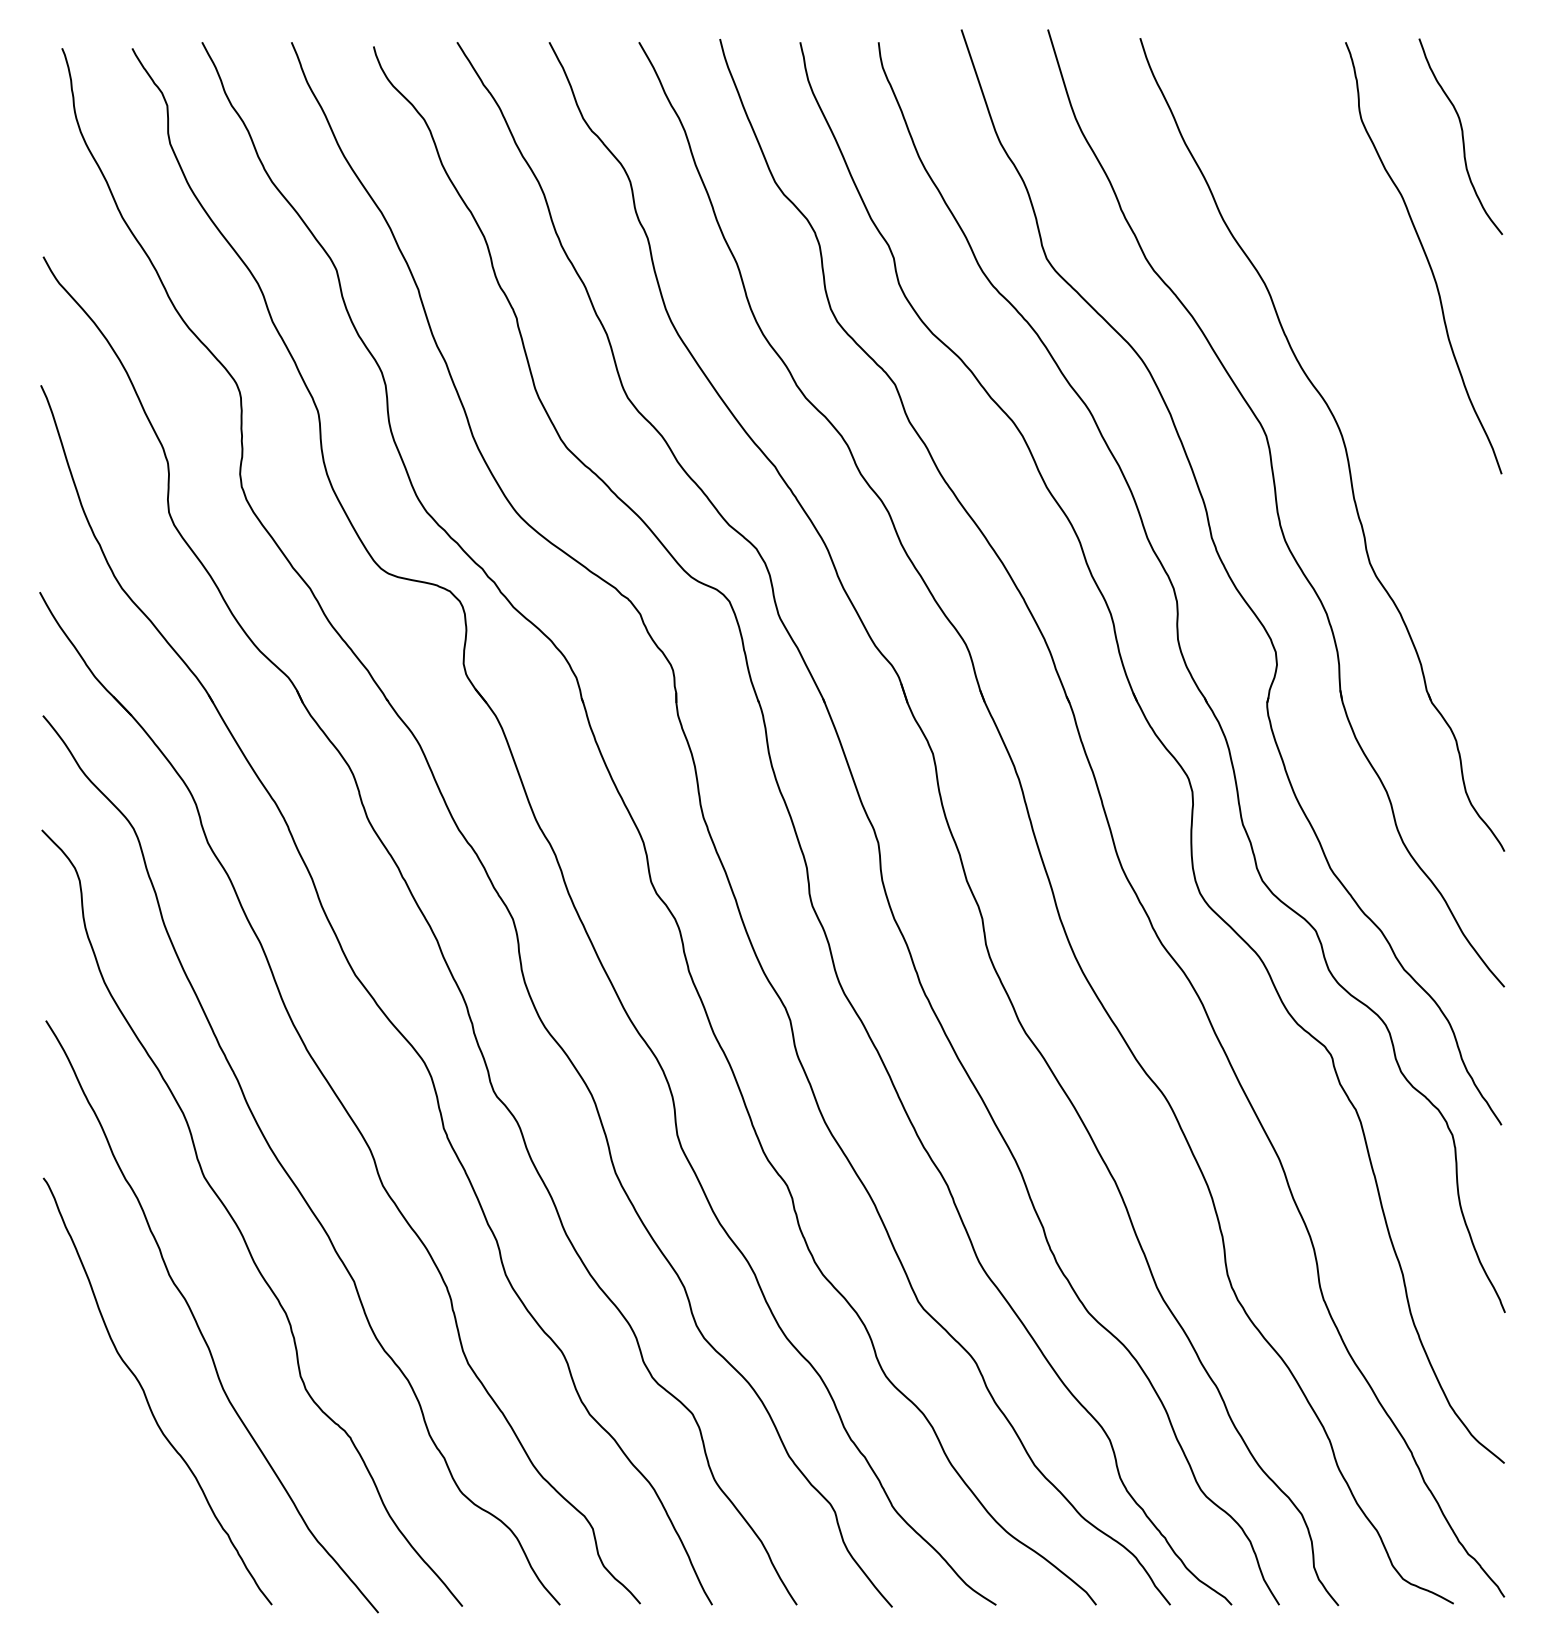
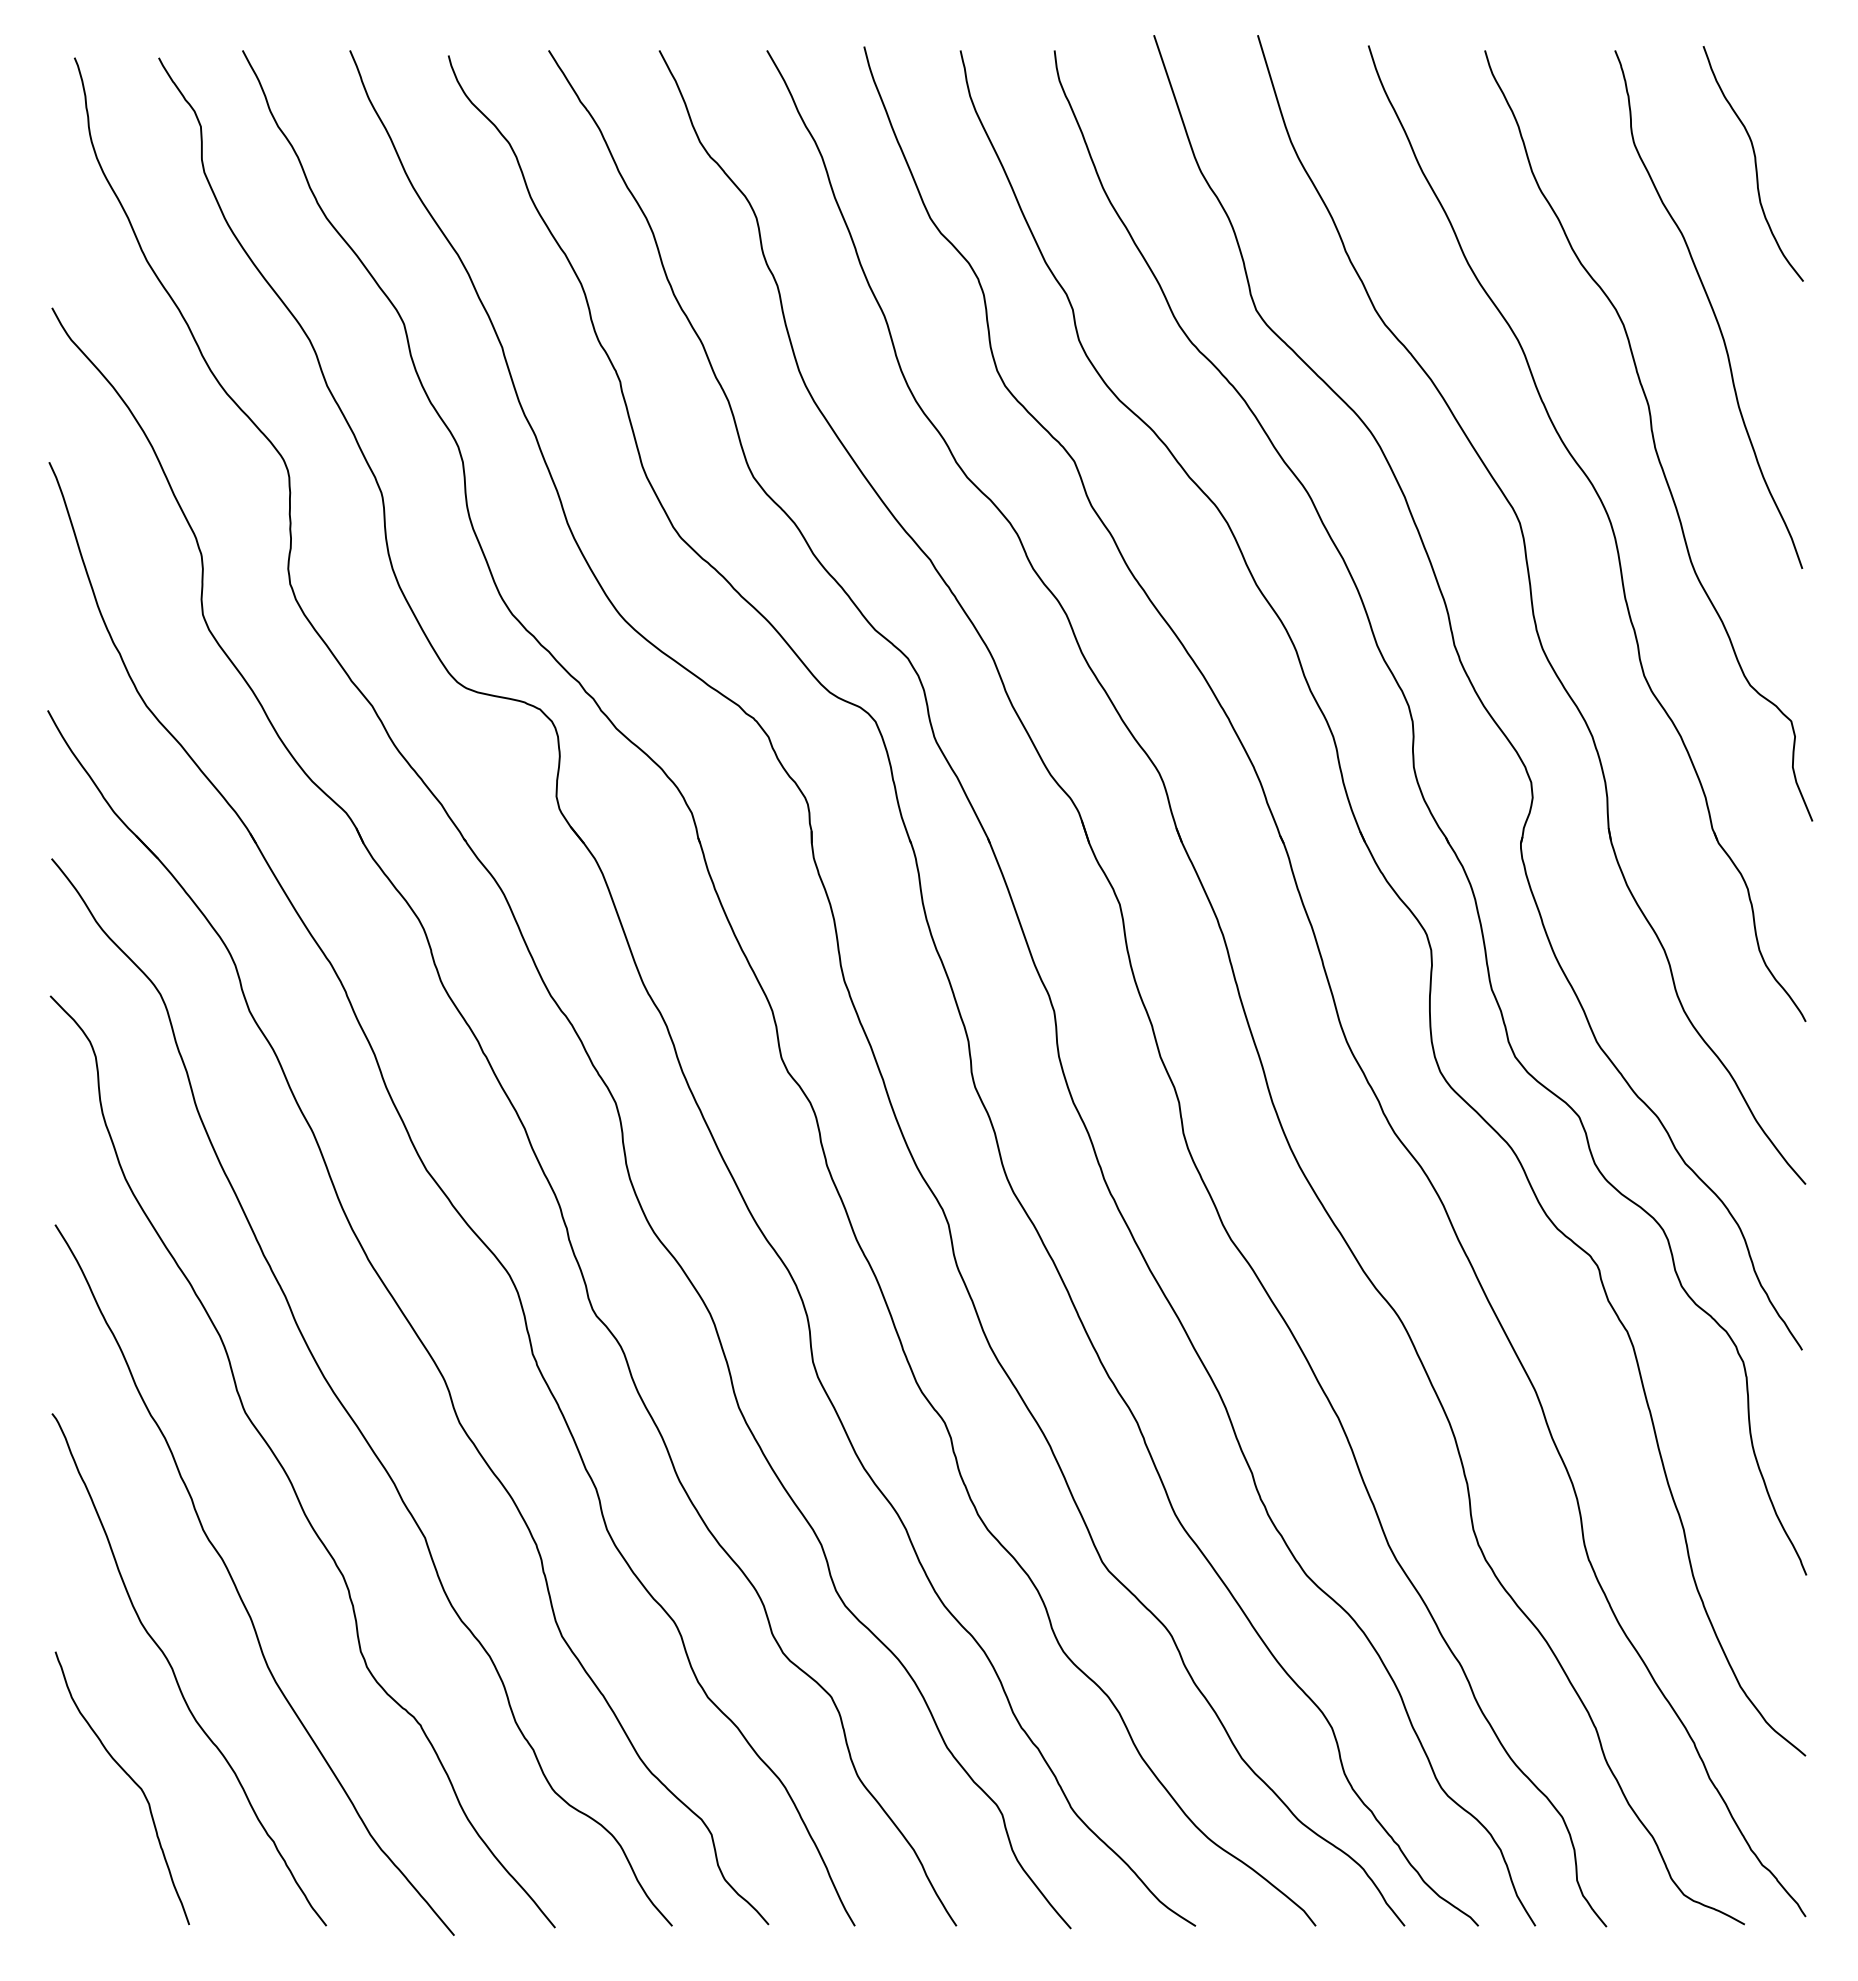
curve: (1375, 362) -> (1651, 434), added
curve: (109, 1483) -> (131, 1780), added

